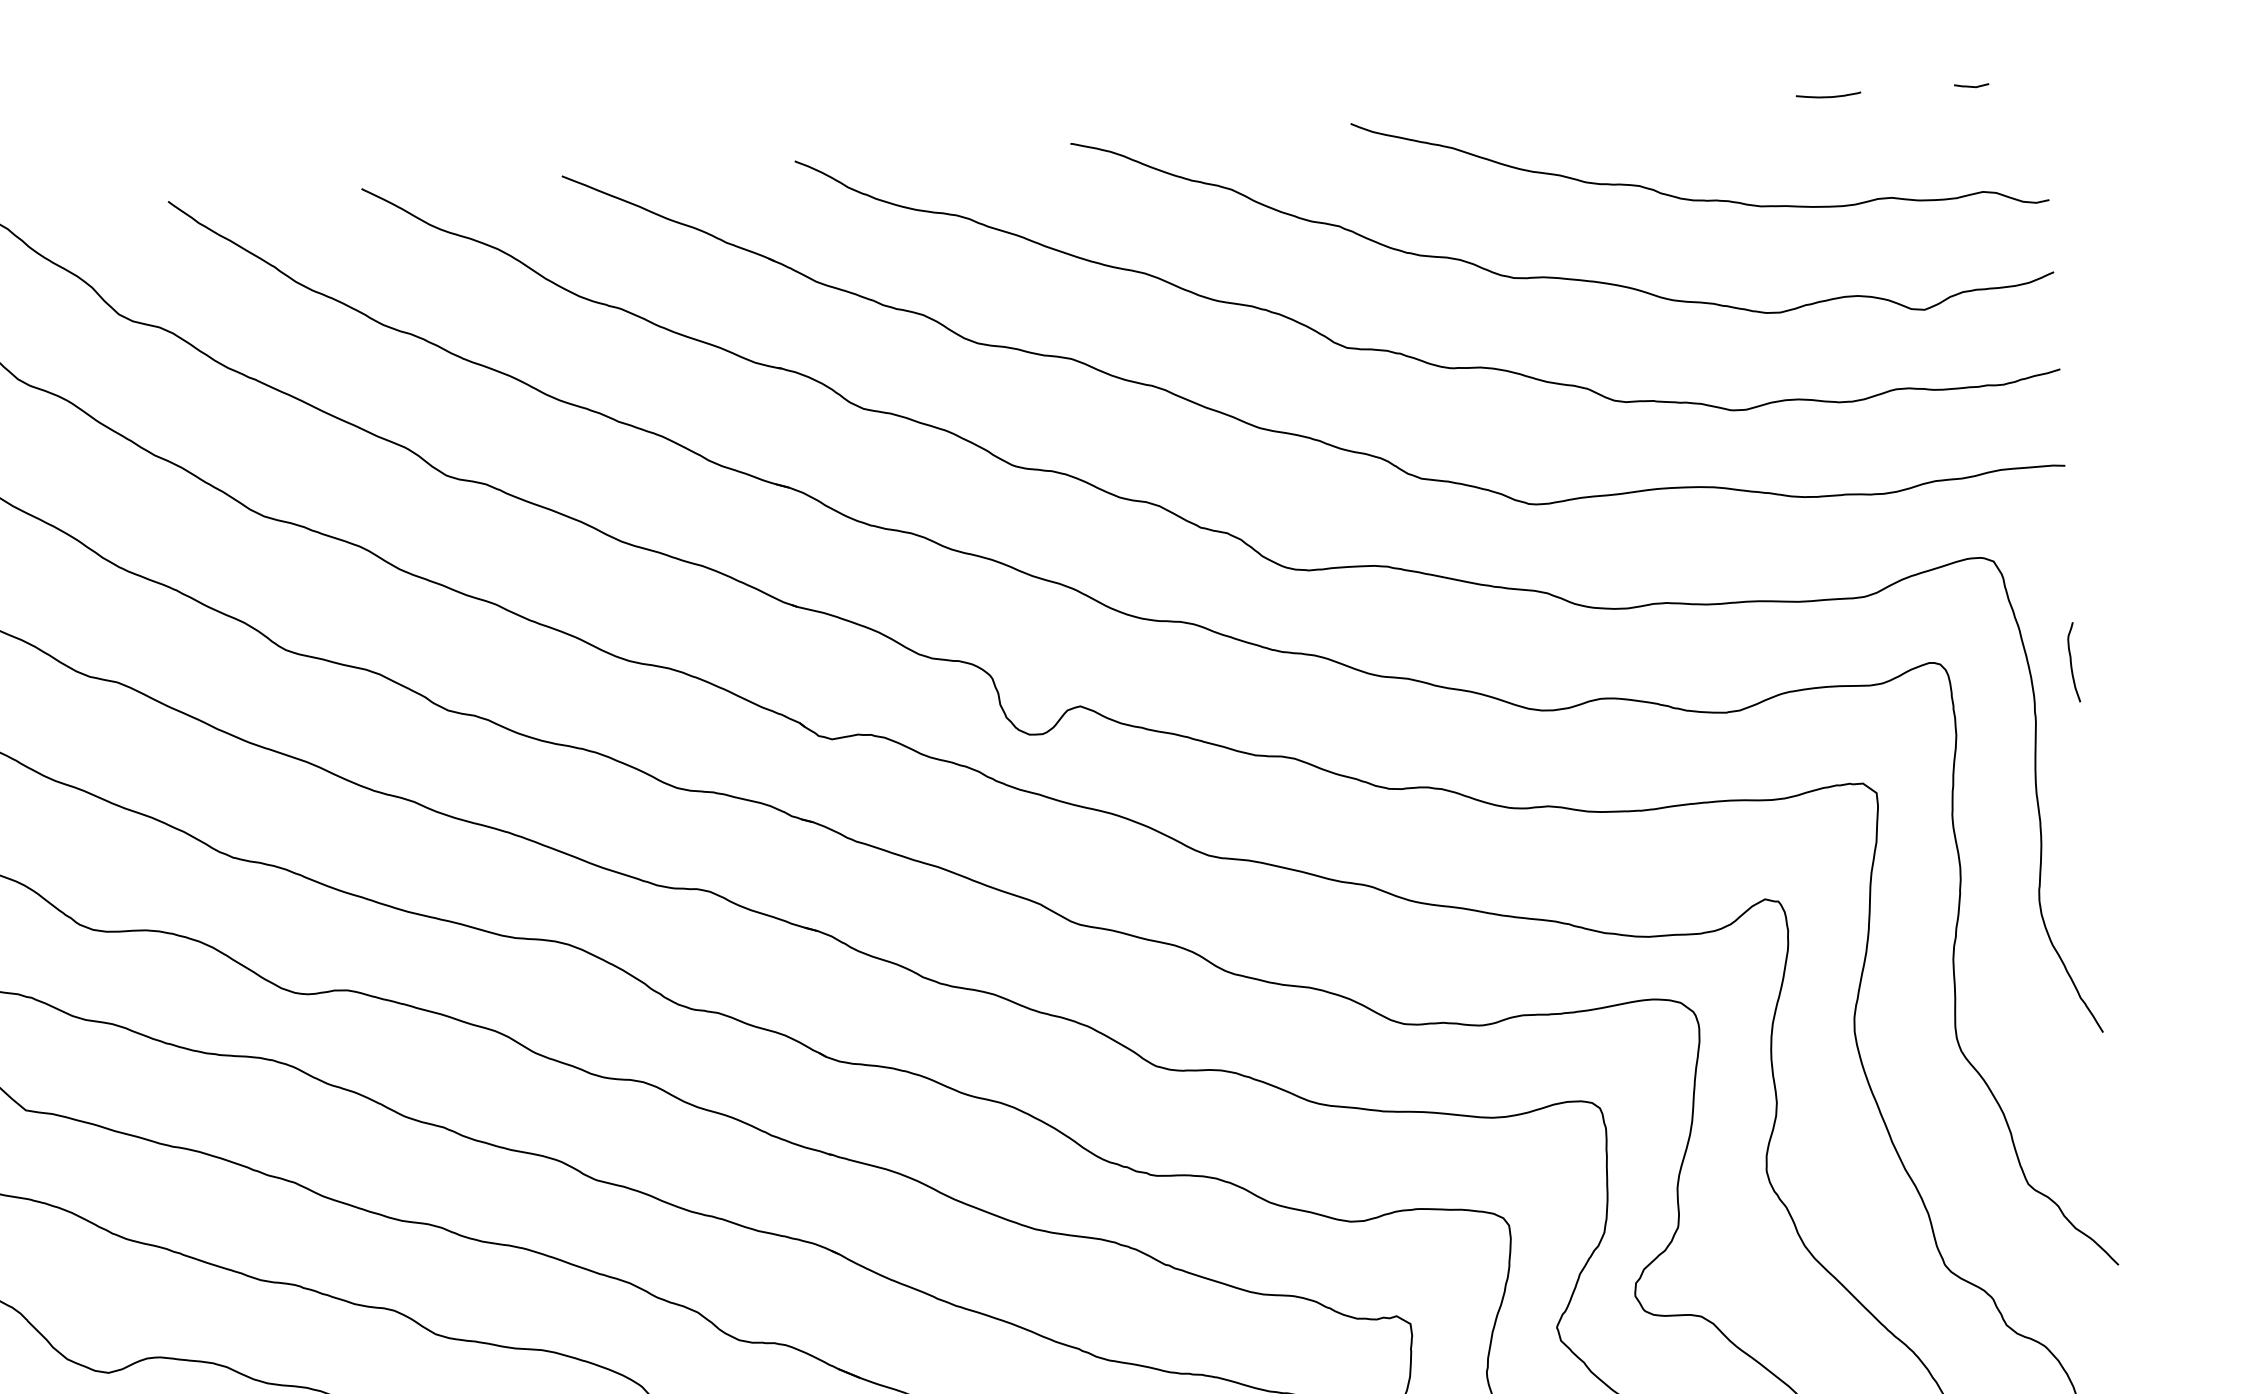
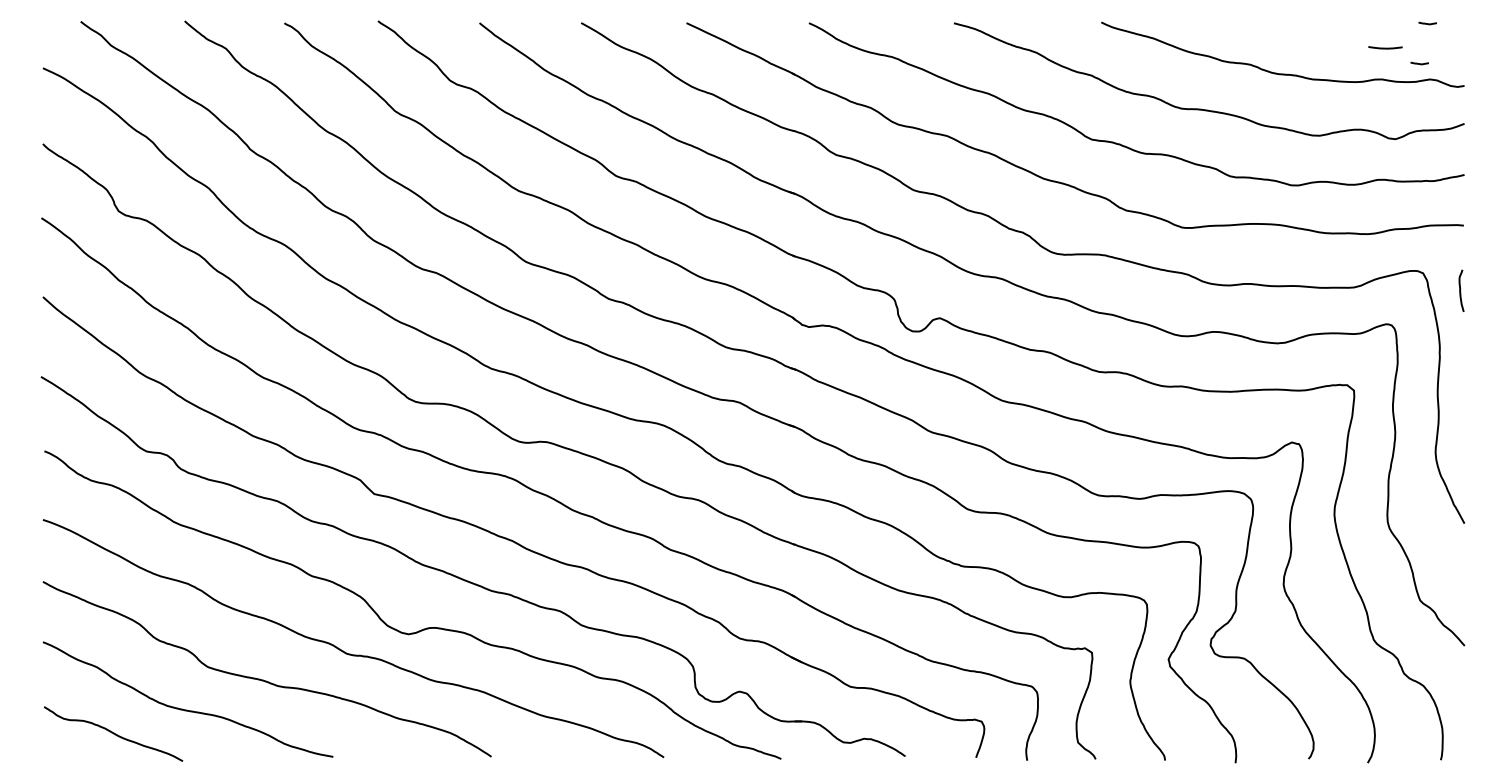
line: (1828, 95) -> (1385, 47), moved
curve: (1960, 162) -> (1419, 63), added
curve: (2073, 661) -> (1461, 290), moved

